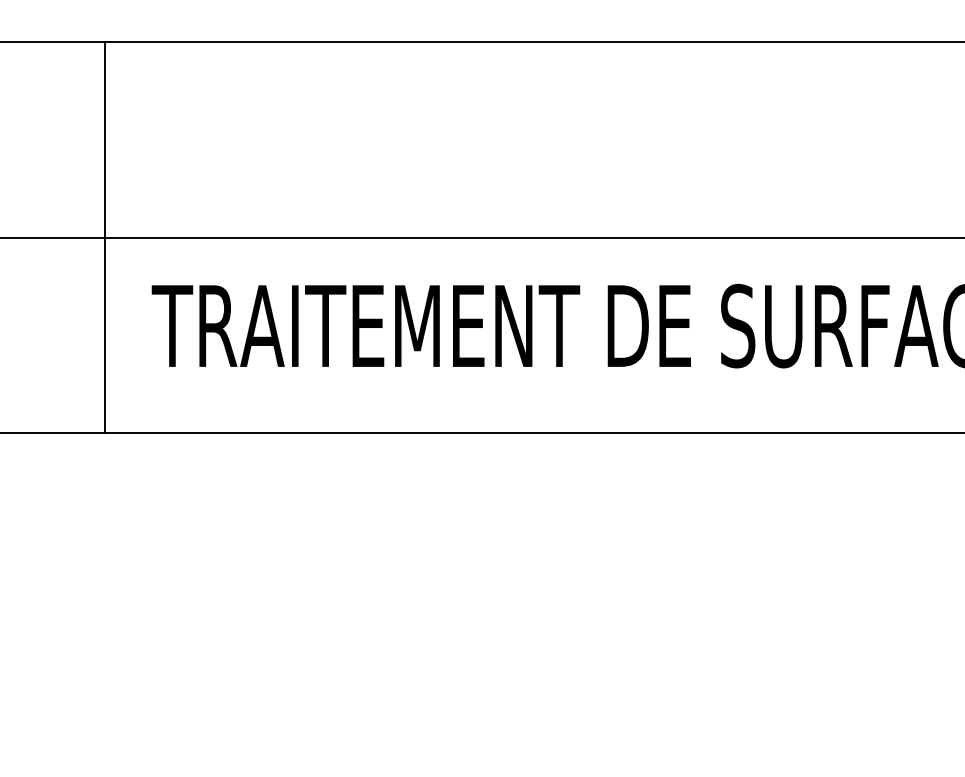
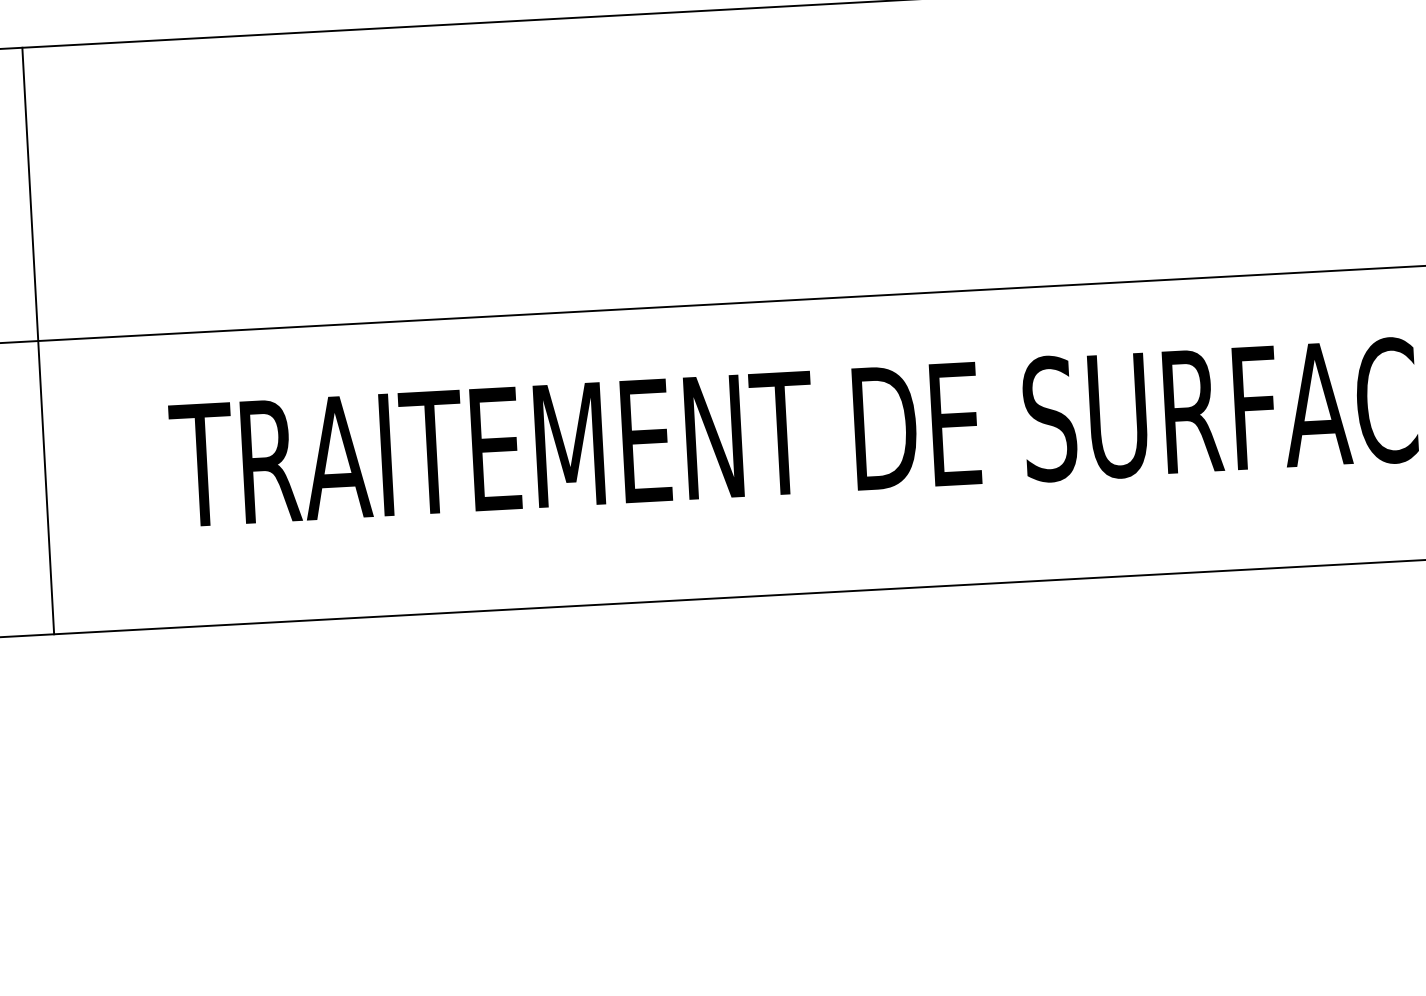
line: (104, 237) -> (37, 340), moved

